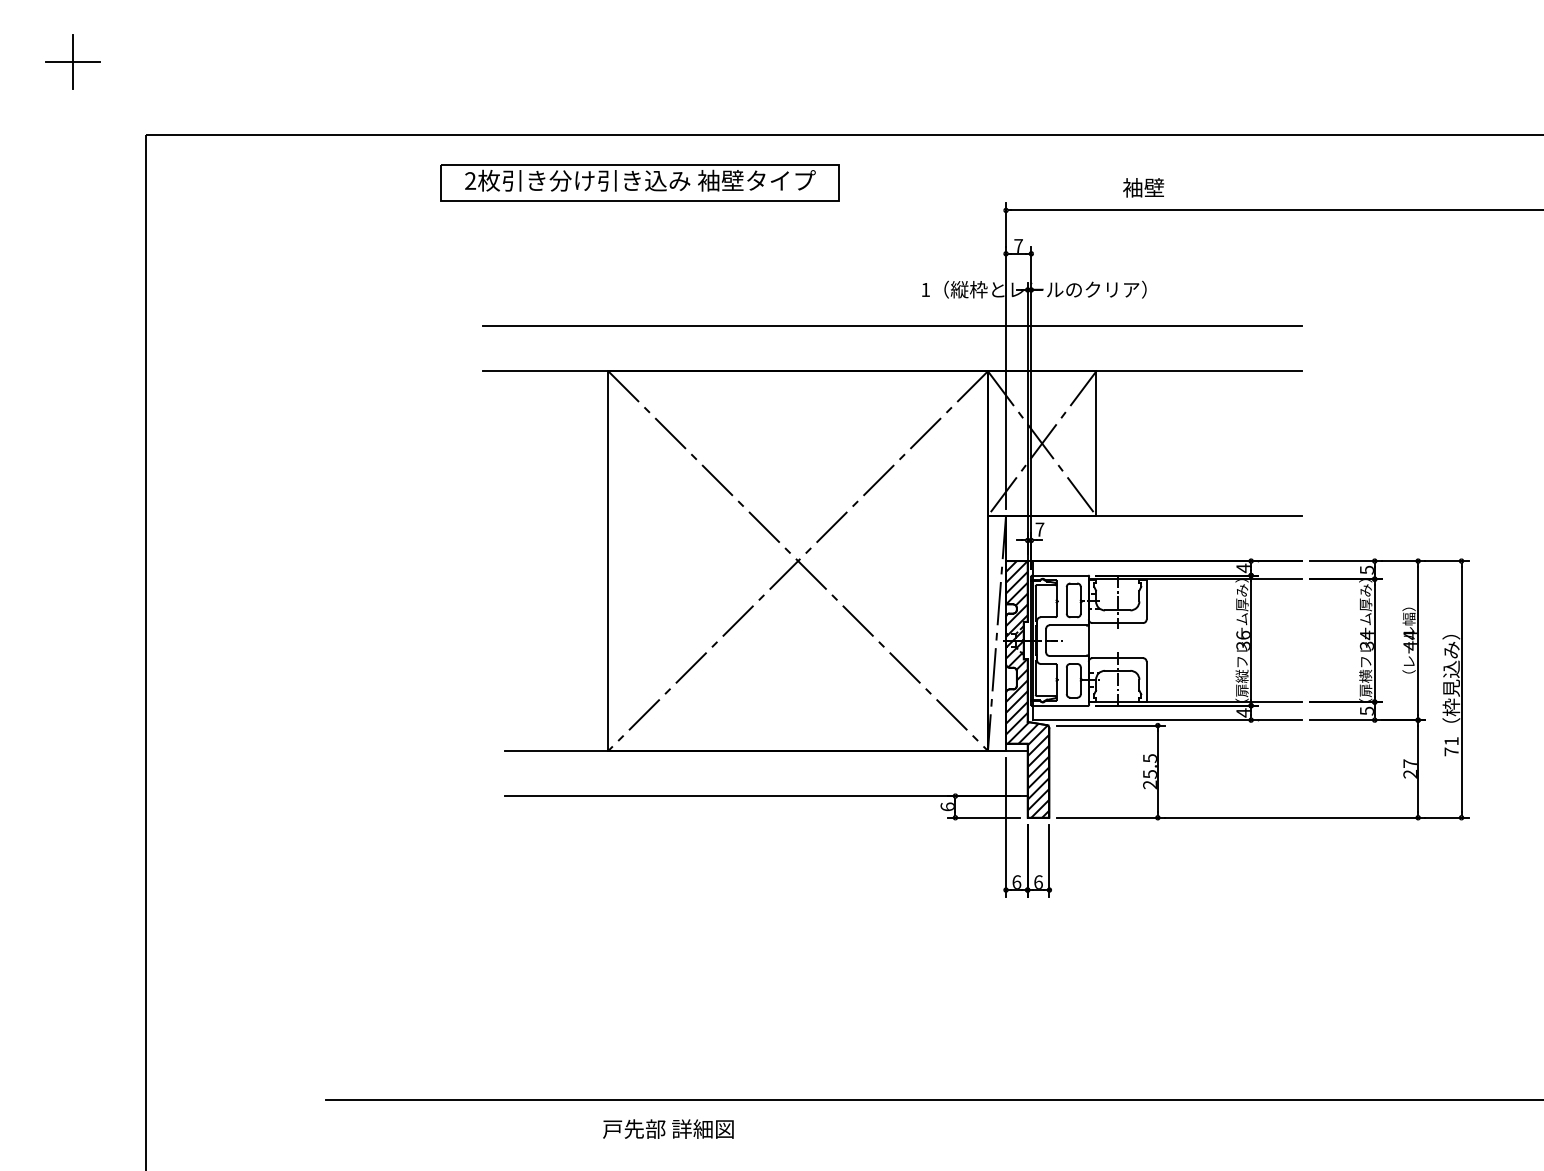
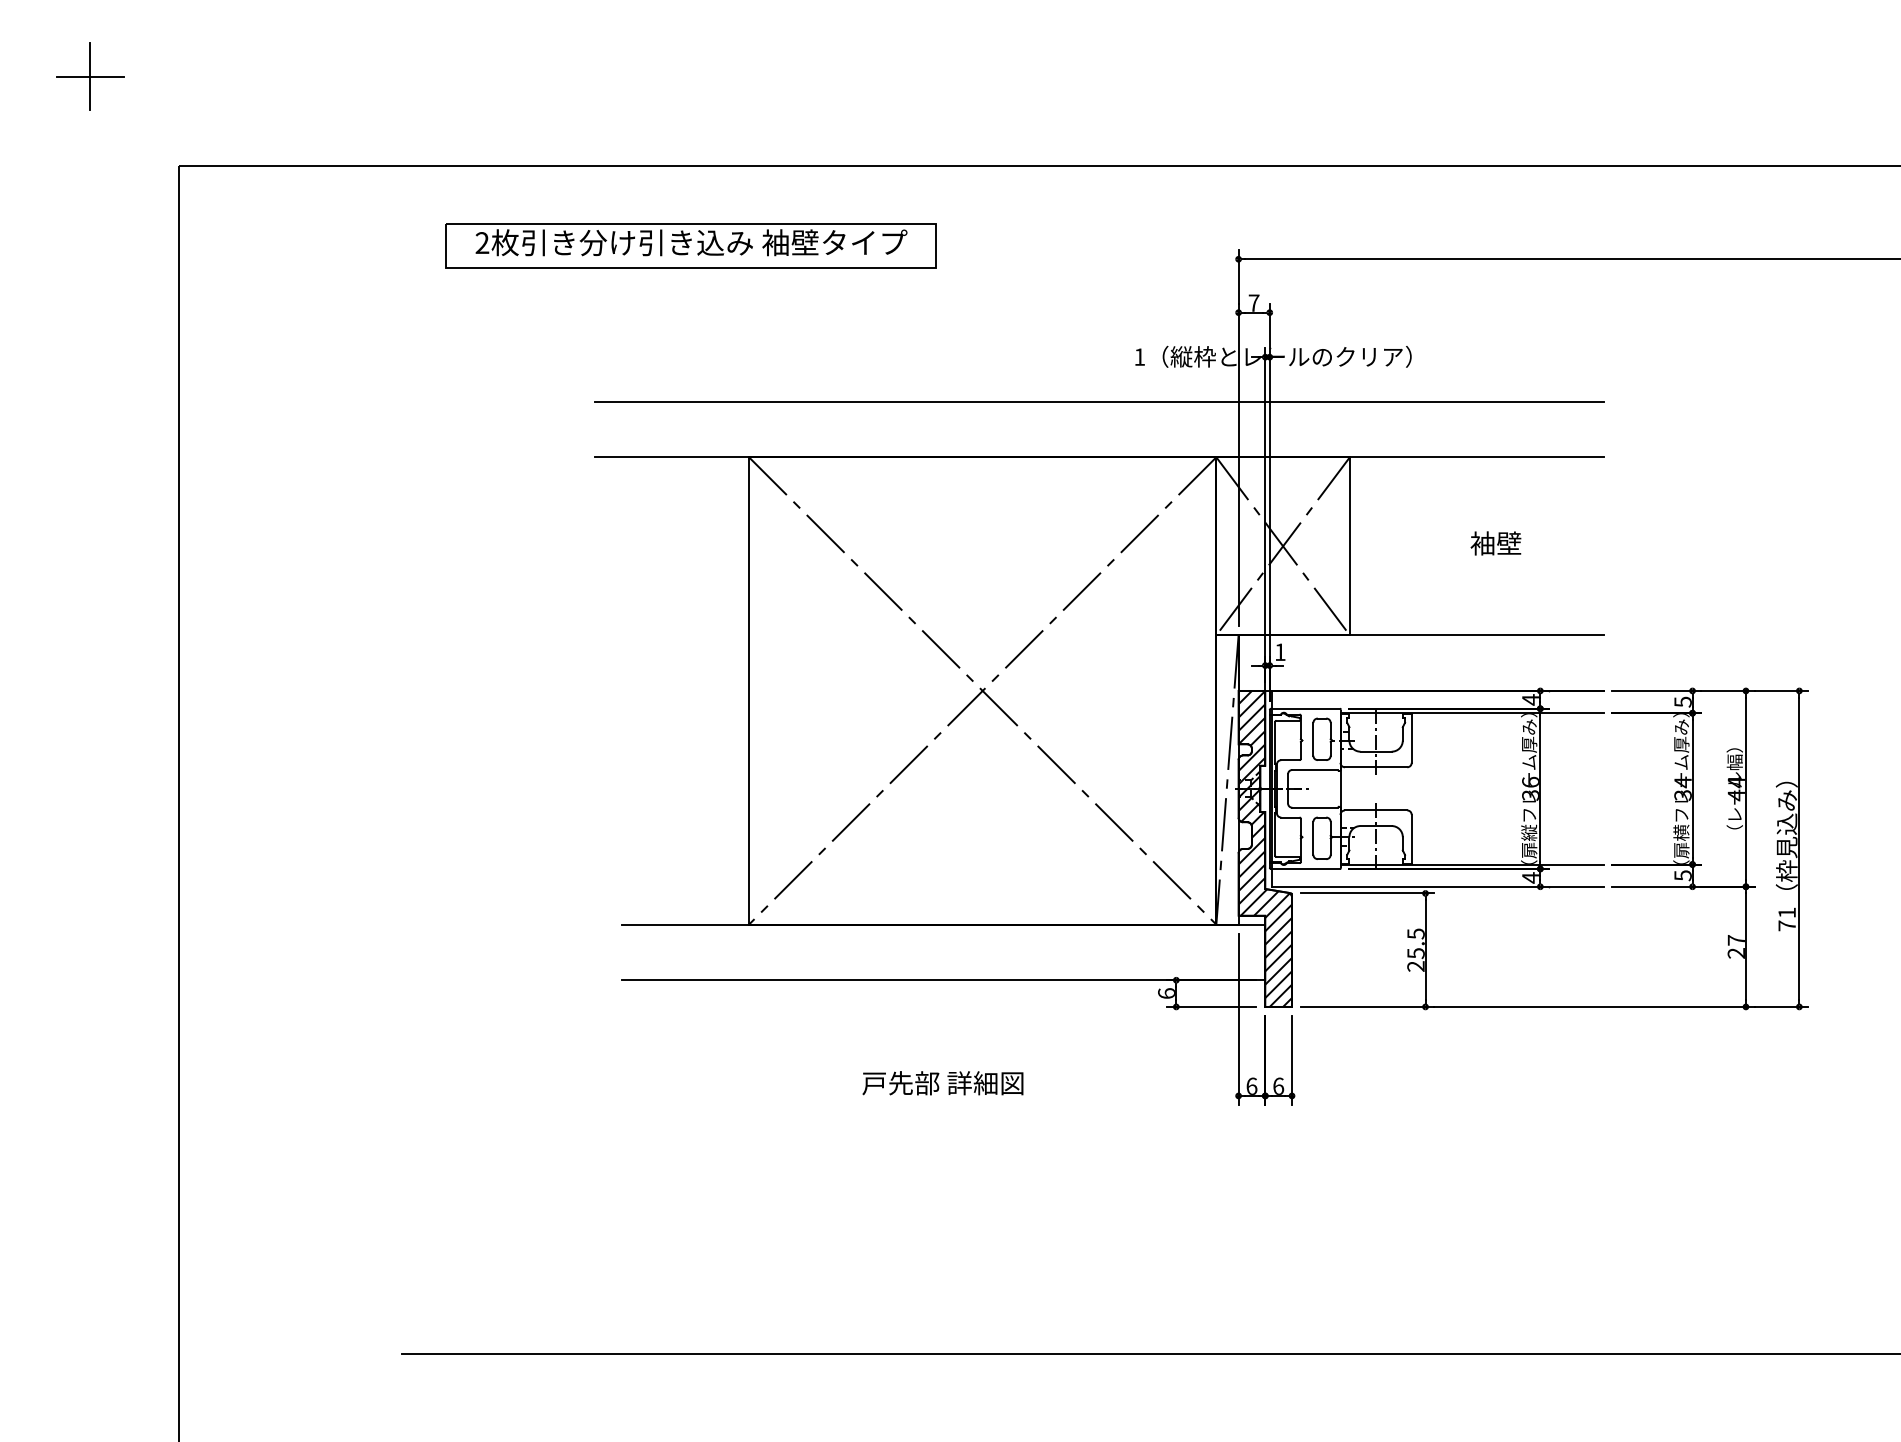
part: (639, 183) -> (690, 245), moved
text: (1143, 187) -> (1495, 543), moved
text: (1040, 529) -> (1280, 651), 7 -> 1
text: (668, 1129) -> (942, 1083), moved

